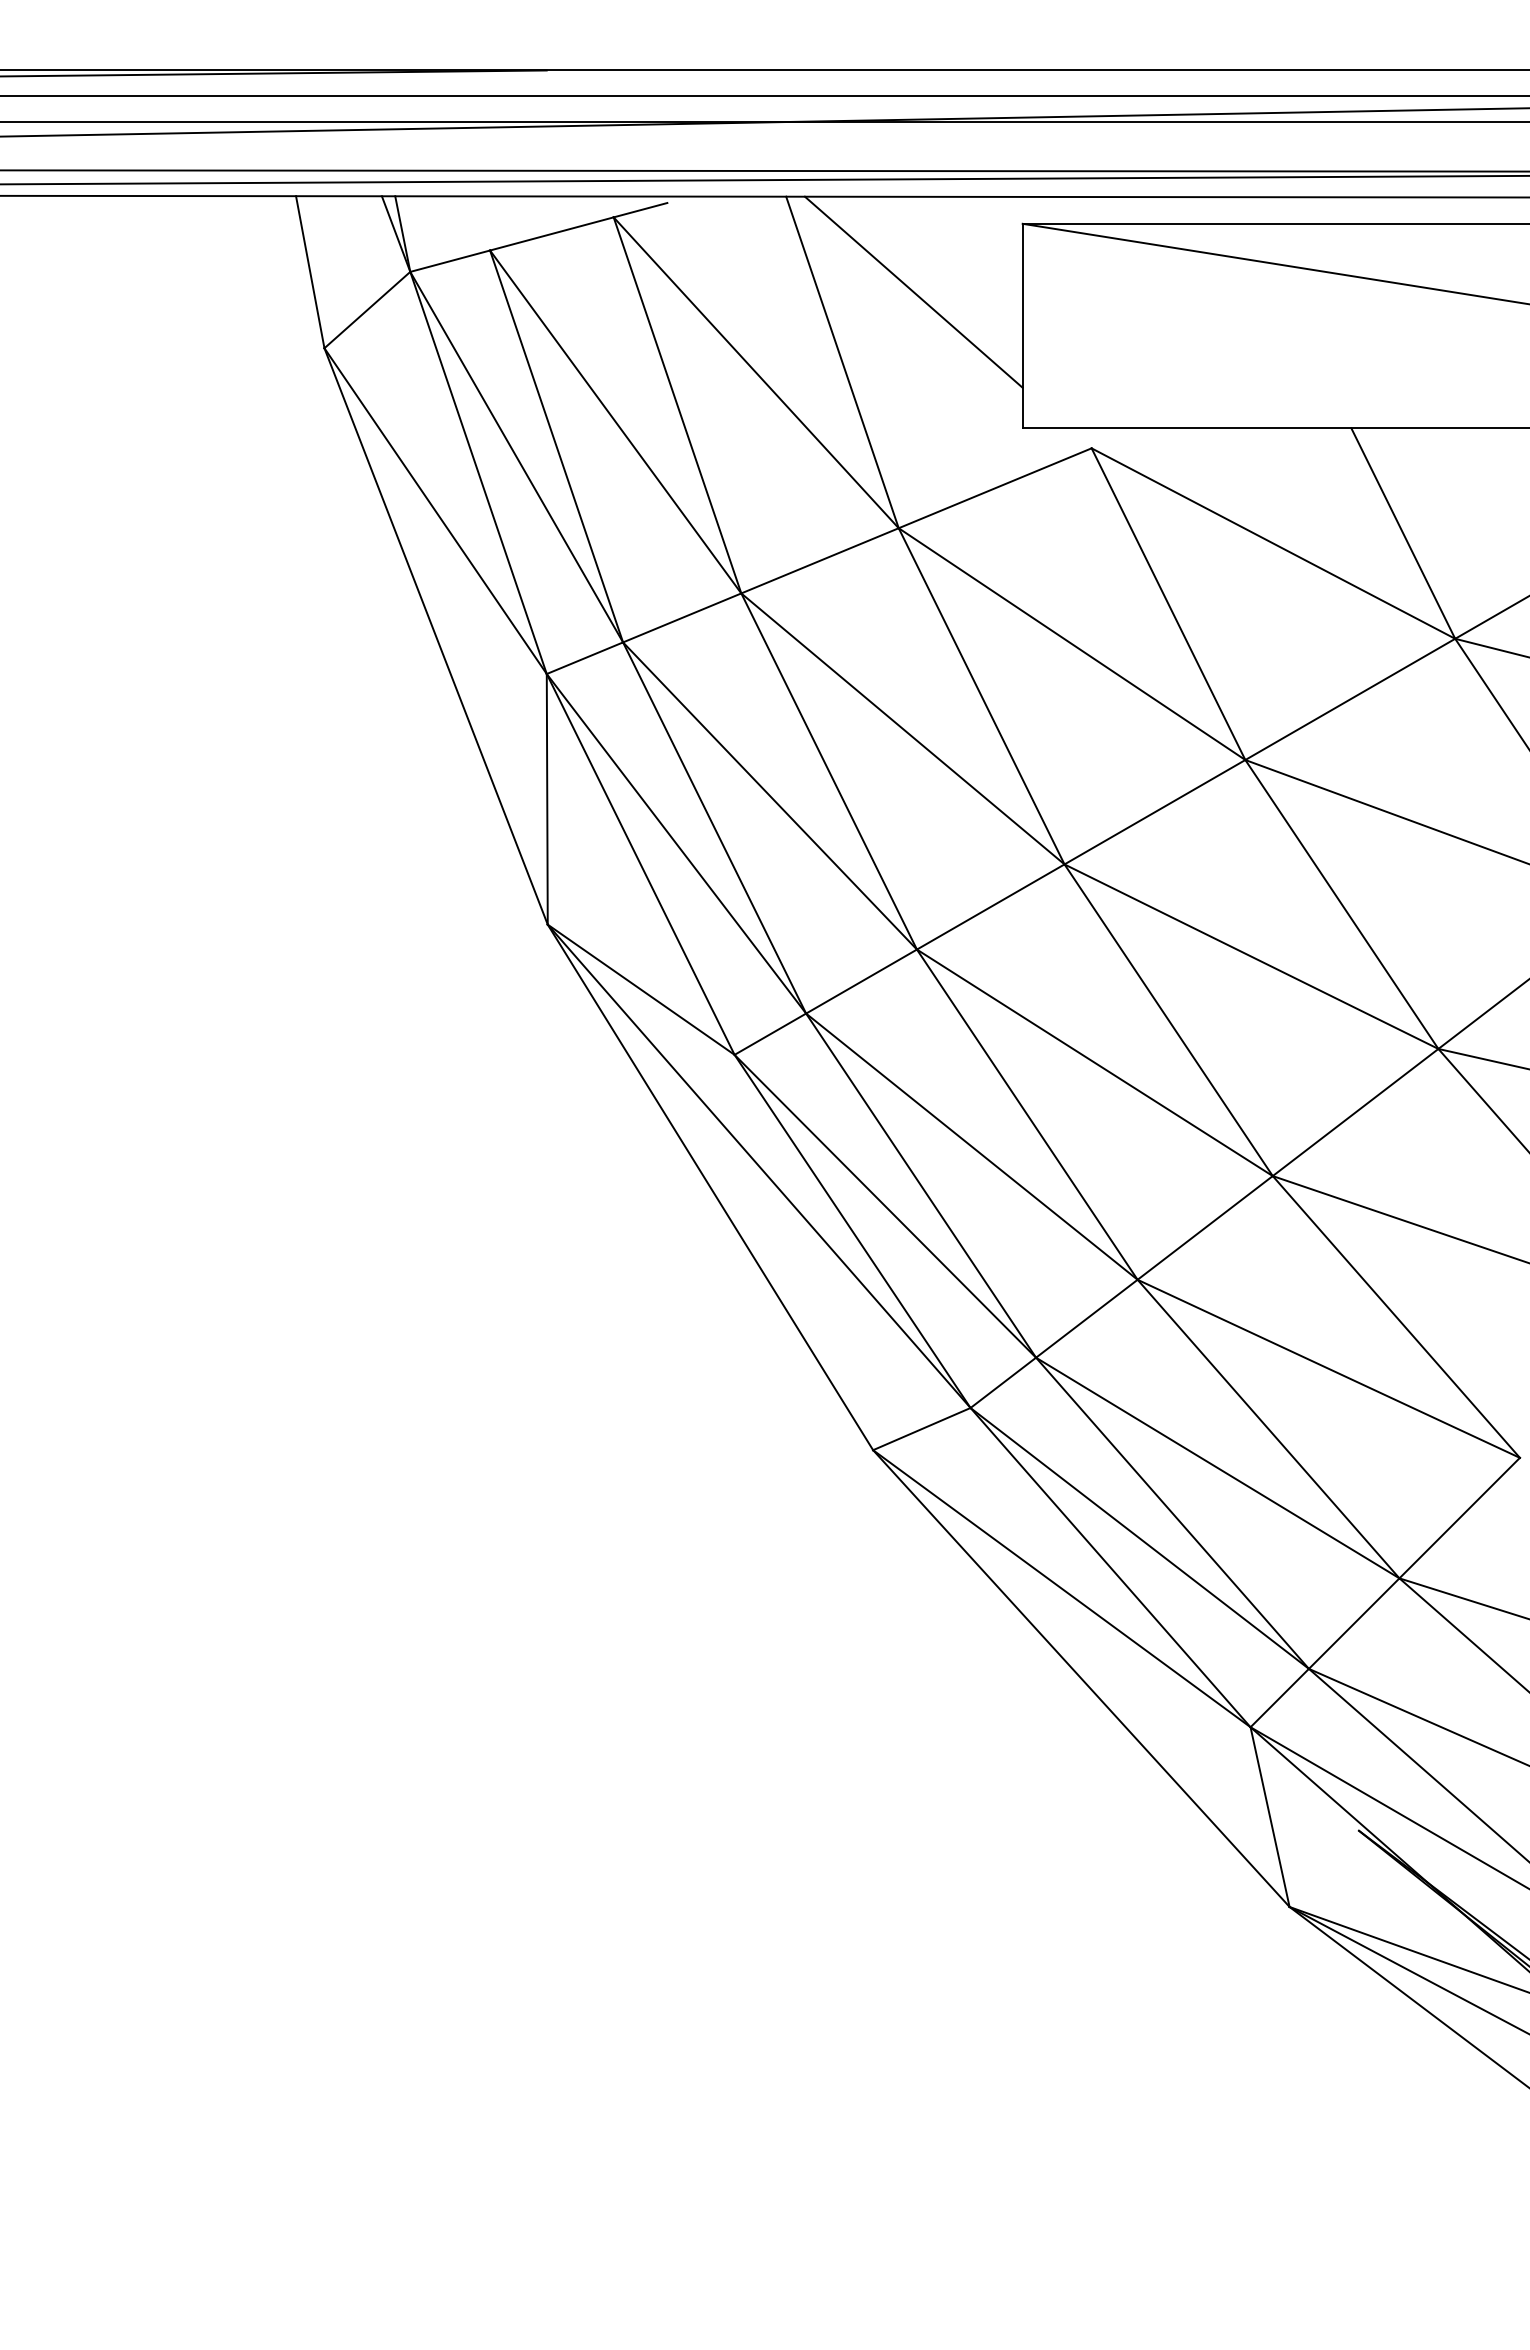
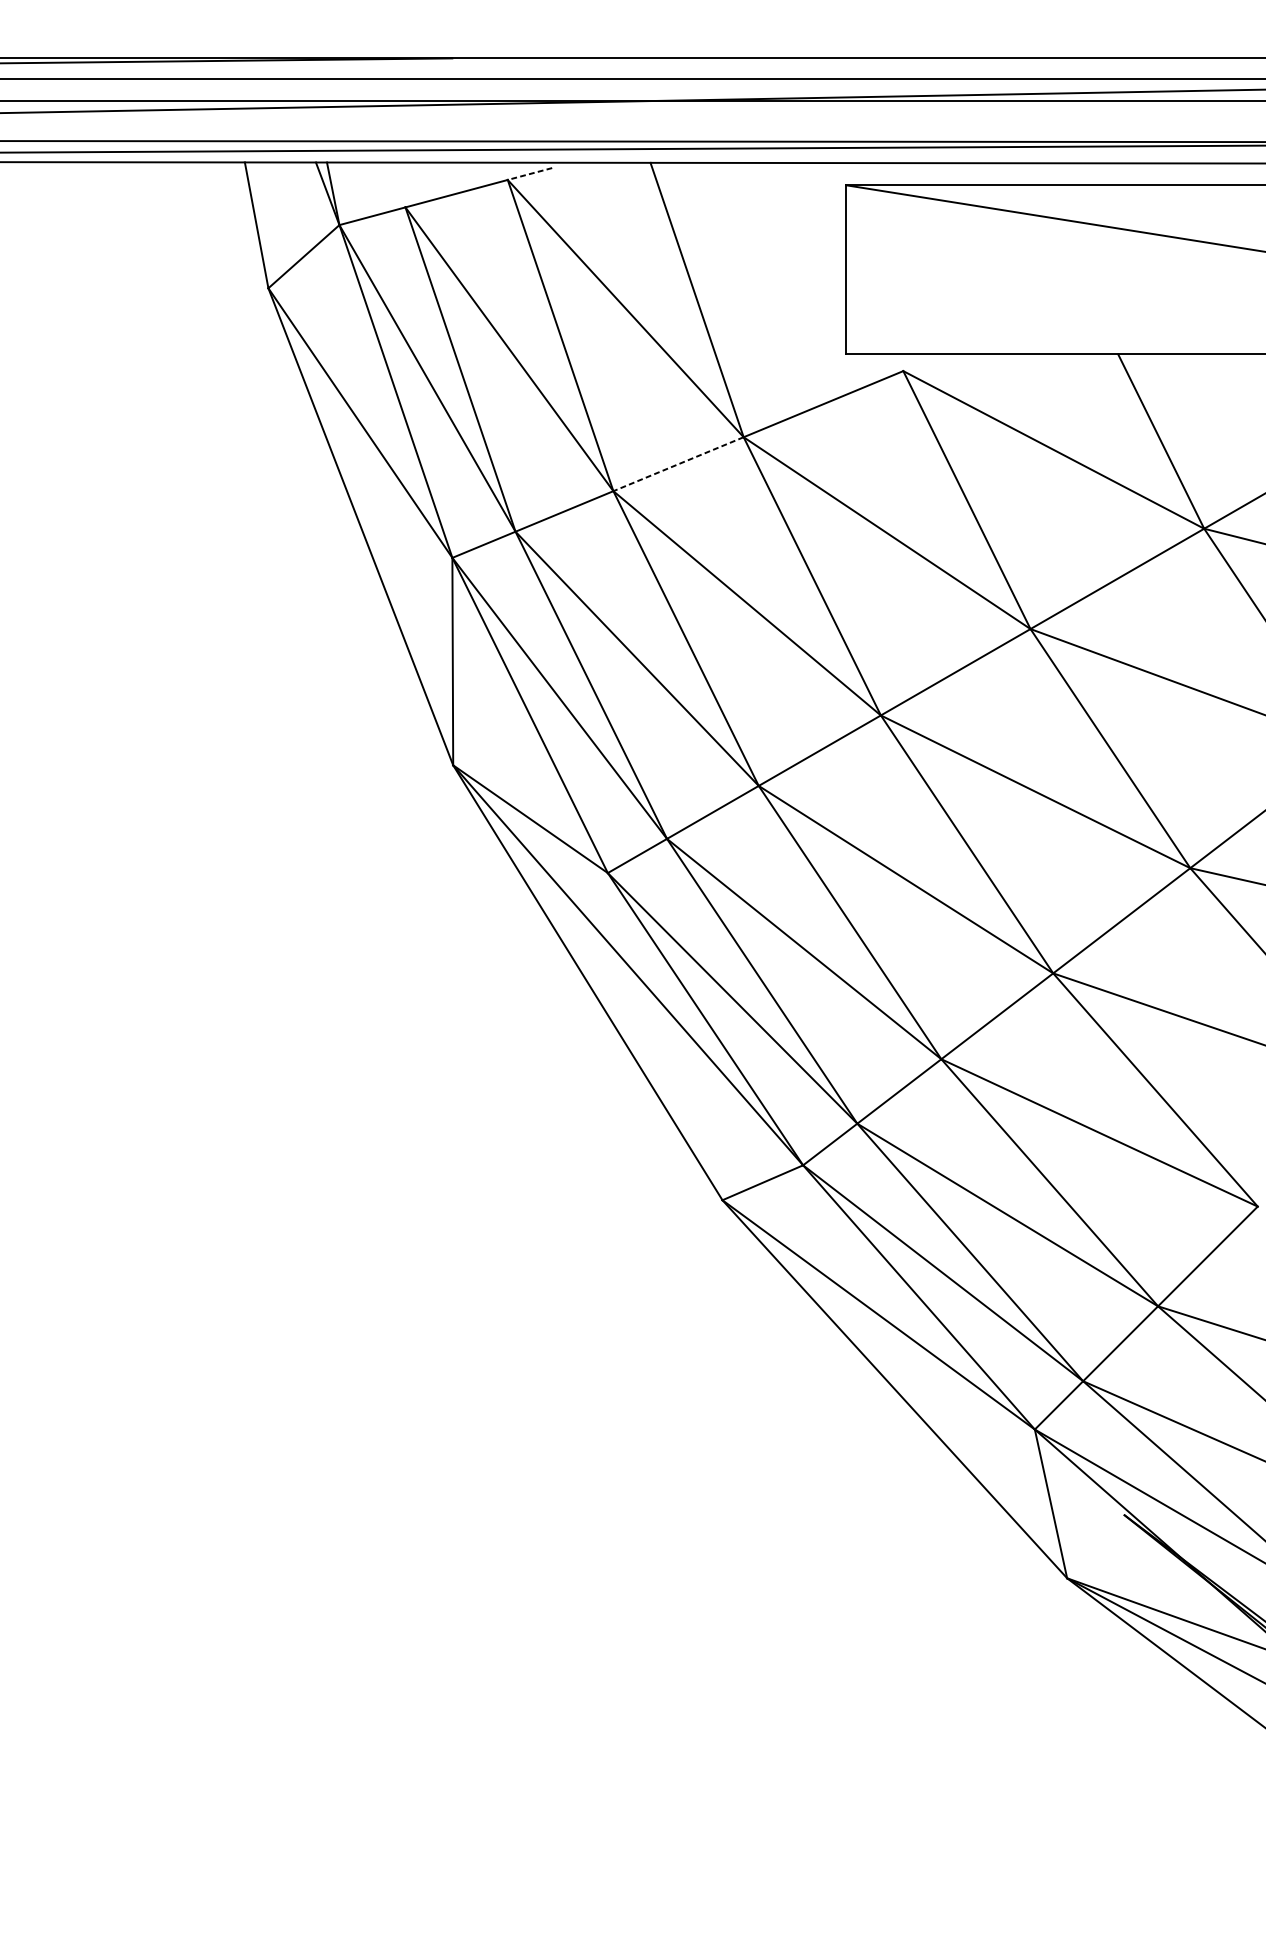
line: (640, 210) -> (529, 174), solid -> dashed
line: (913, 291) -> (755, 241), removed
line: (819, 561) -> (678, 464), solid -> dashed

